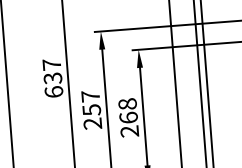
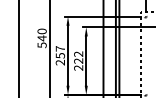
text: (51, 78) -> (41, 38), 637 -> 540
text: (127, 110) -> (78, 57), 268 -> 222

